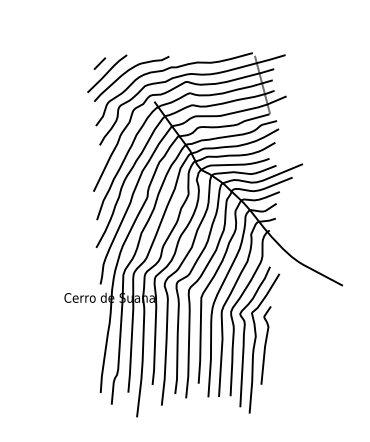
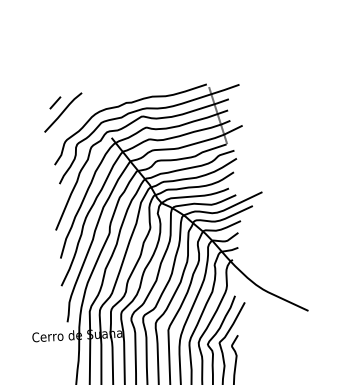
part: (126, 73) -> (82, 111), removed

